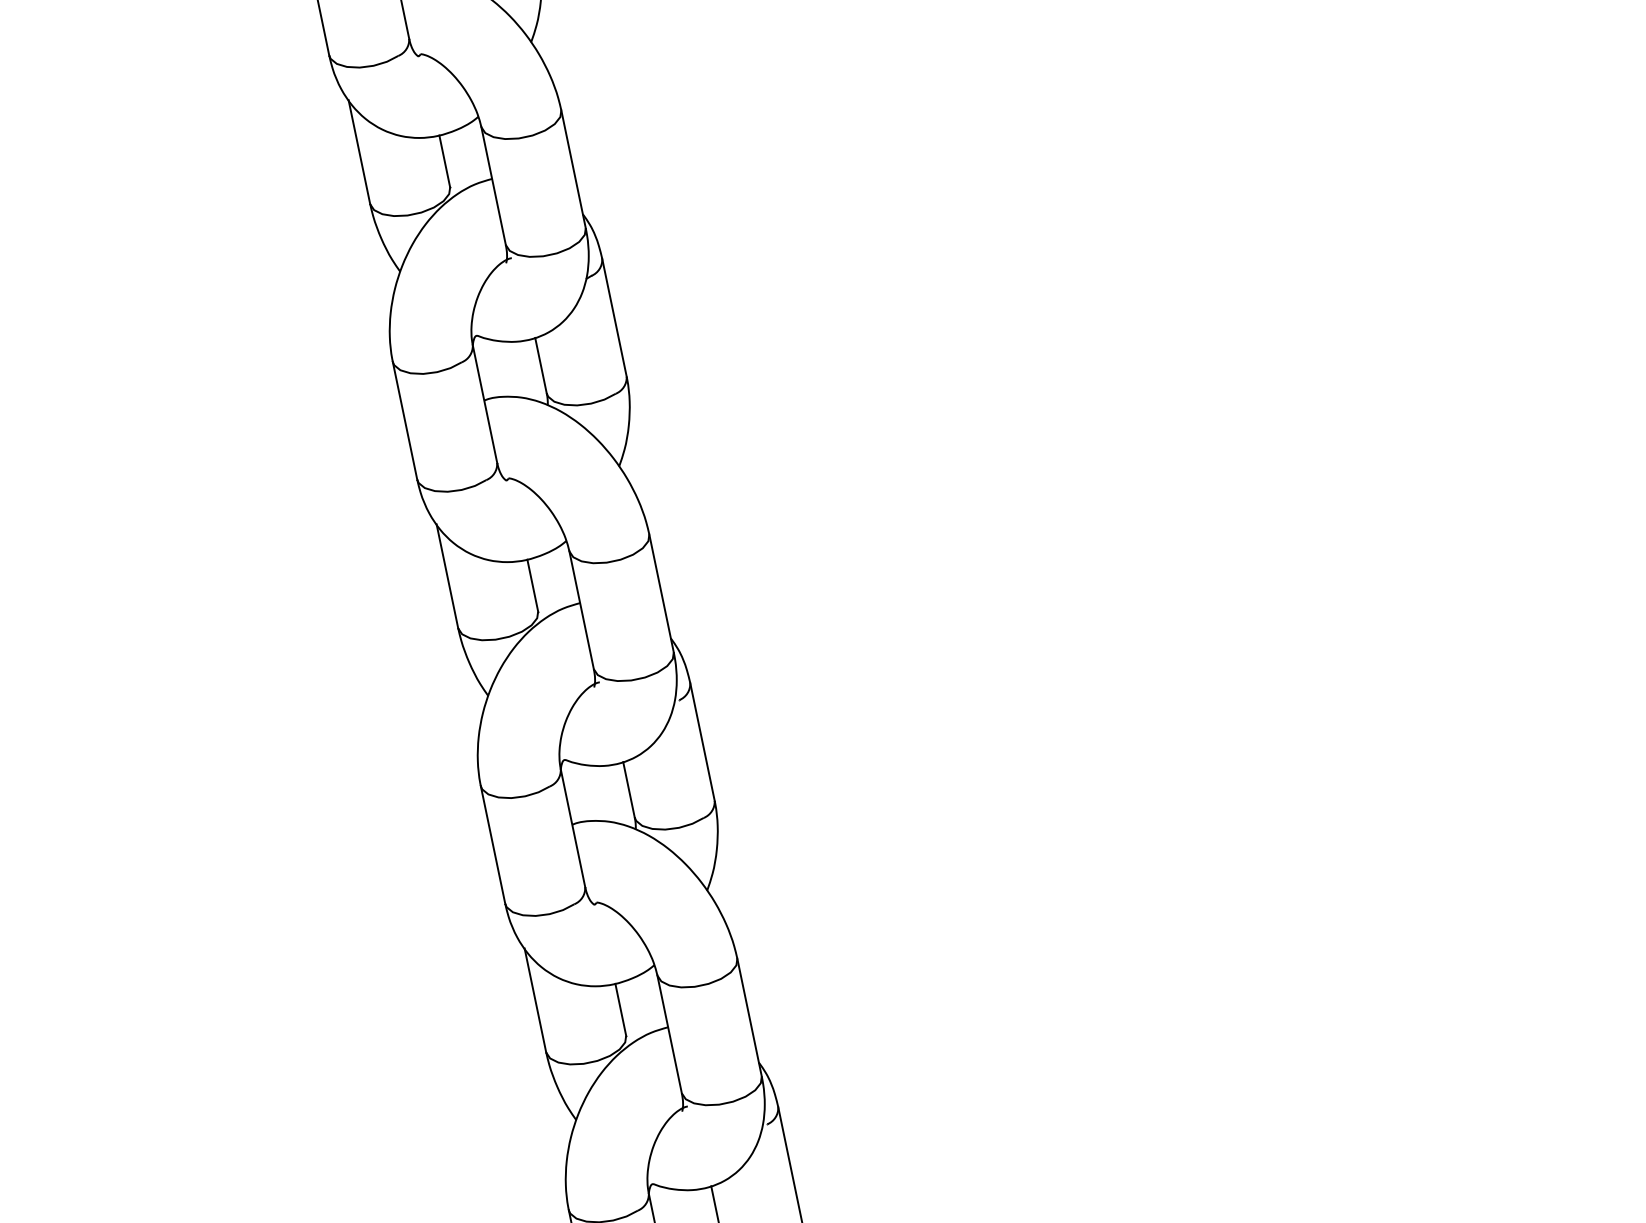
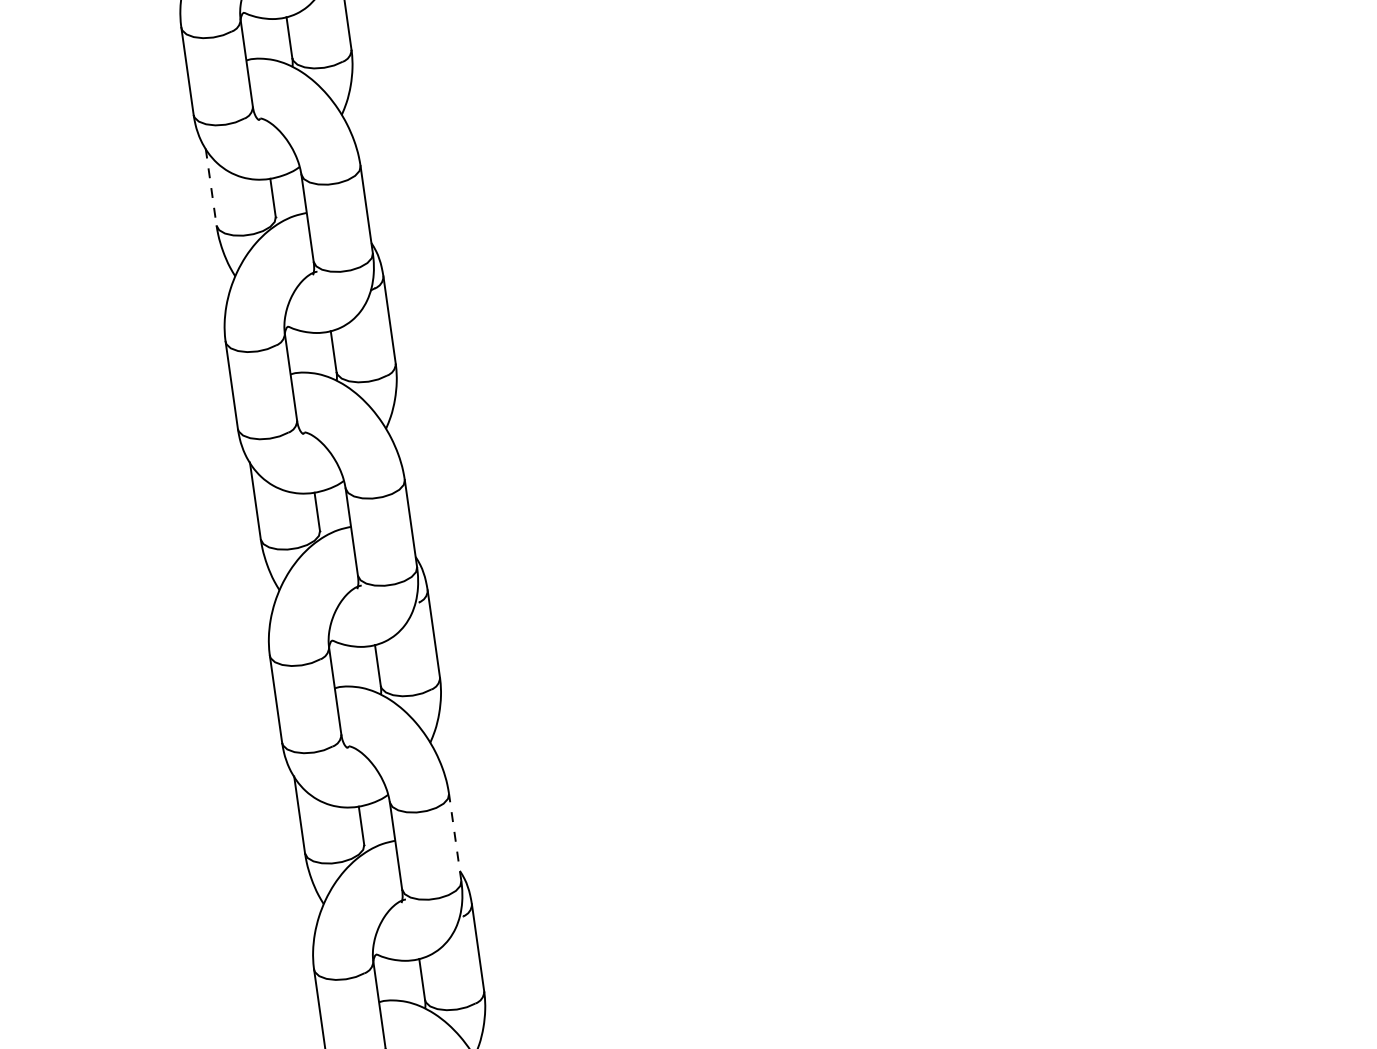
line: (359, 152) -> (211, 187), solid -> dashed
line: (749, 1017) -> (455, 837), solid -> dashed

